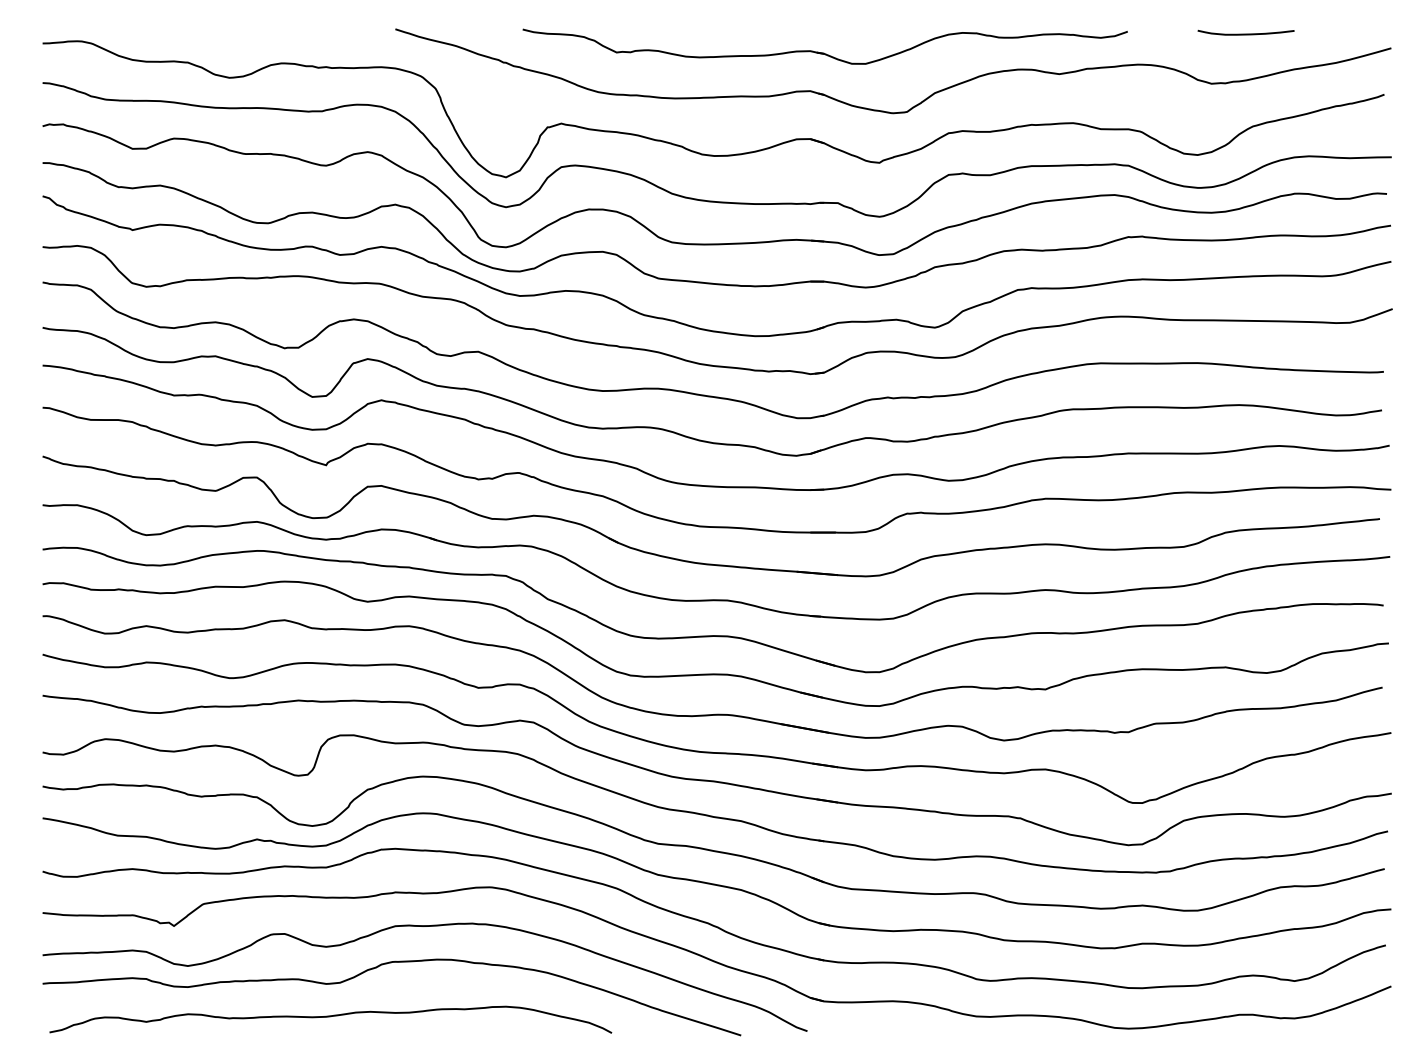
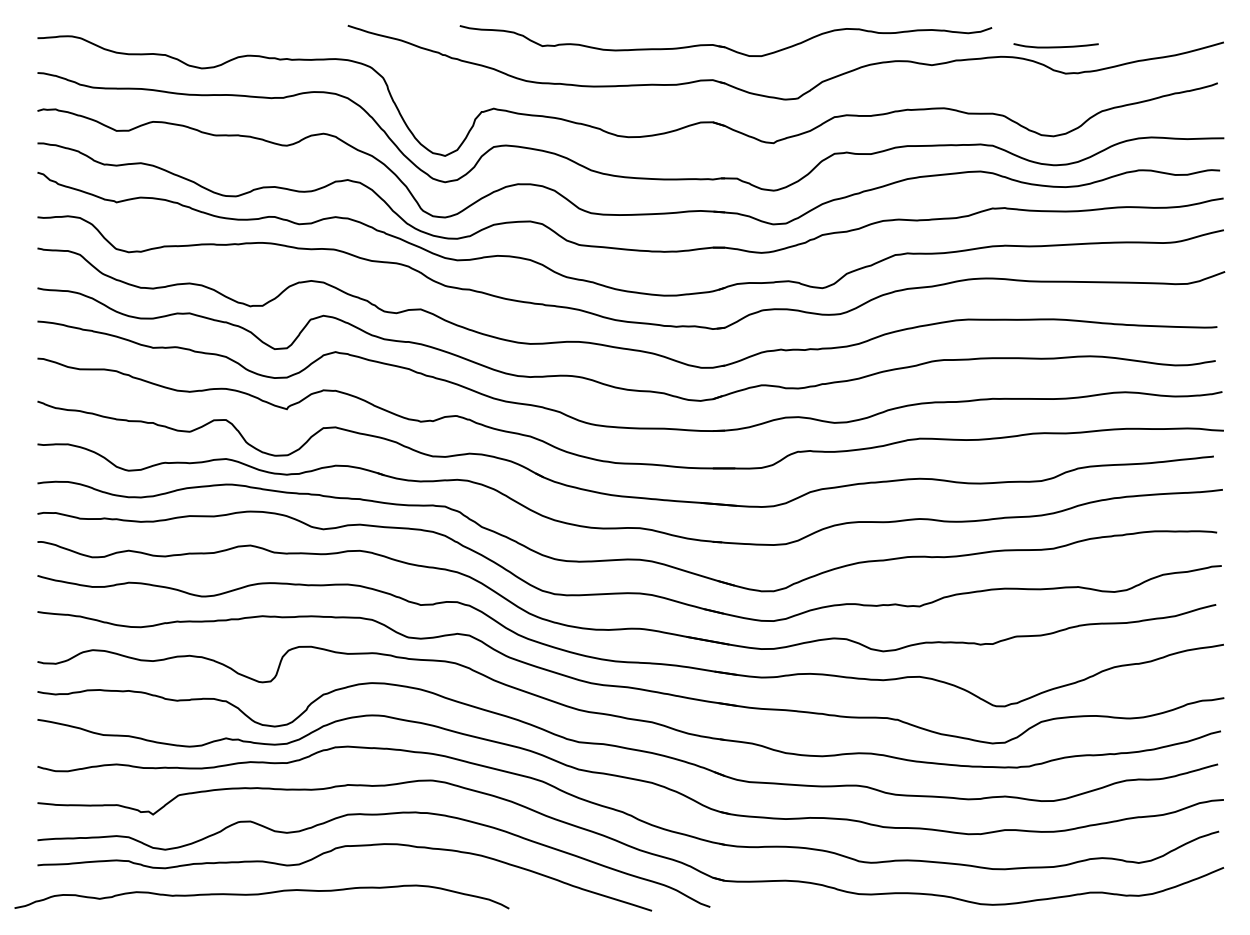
curve: (1245, 33) -> (1055, 46), moved
curve: (330, 1016) -> (261, 894), moved

